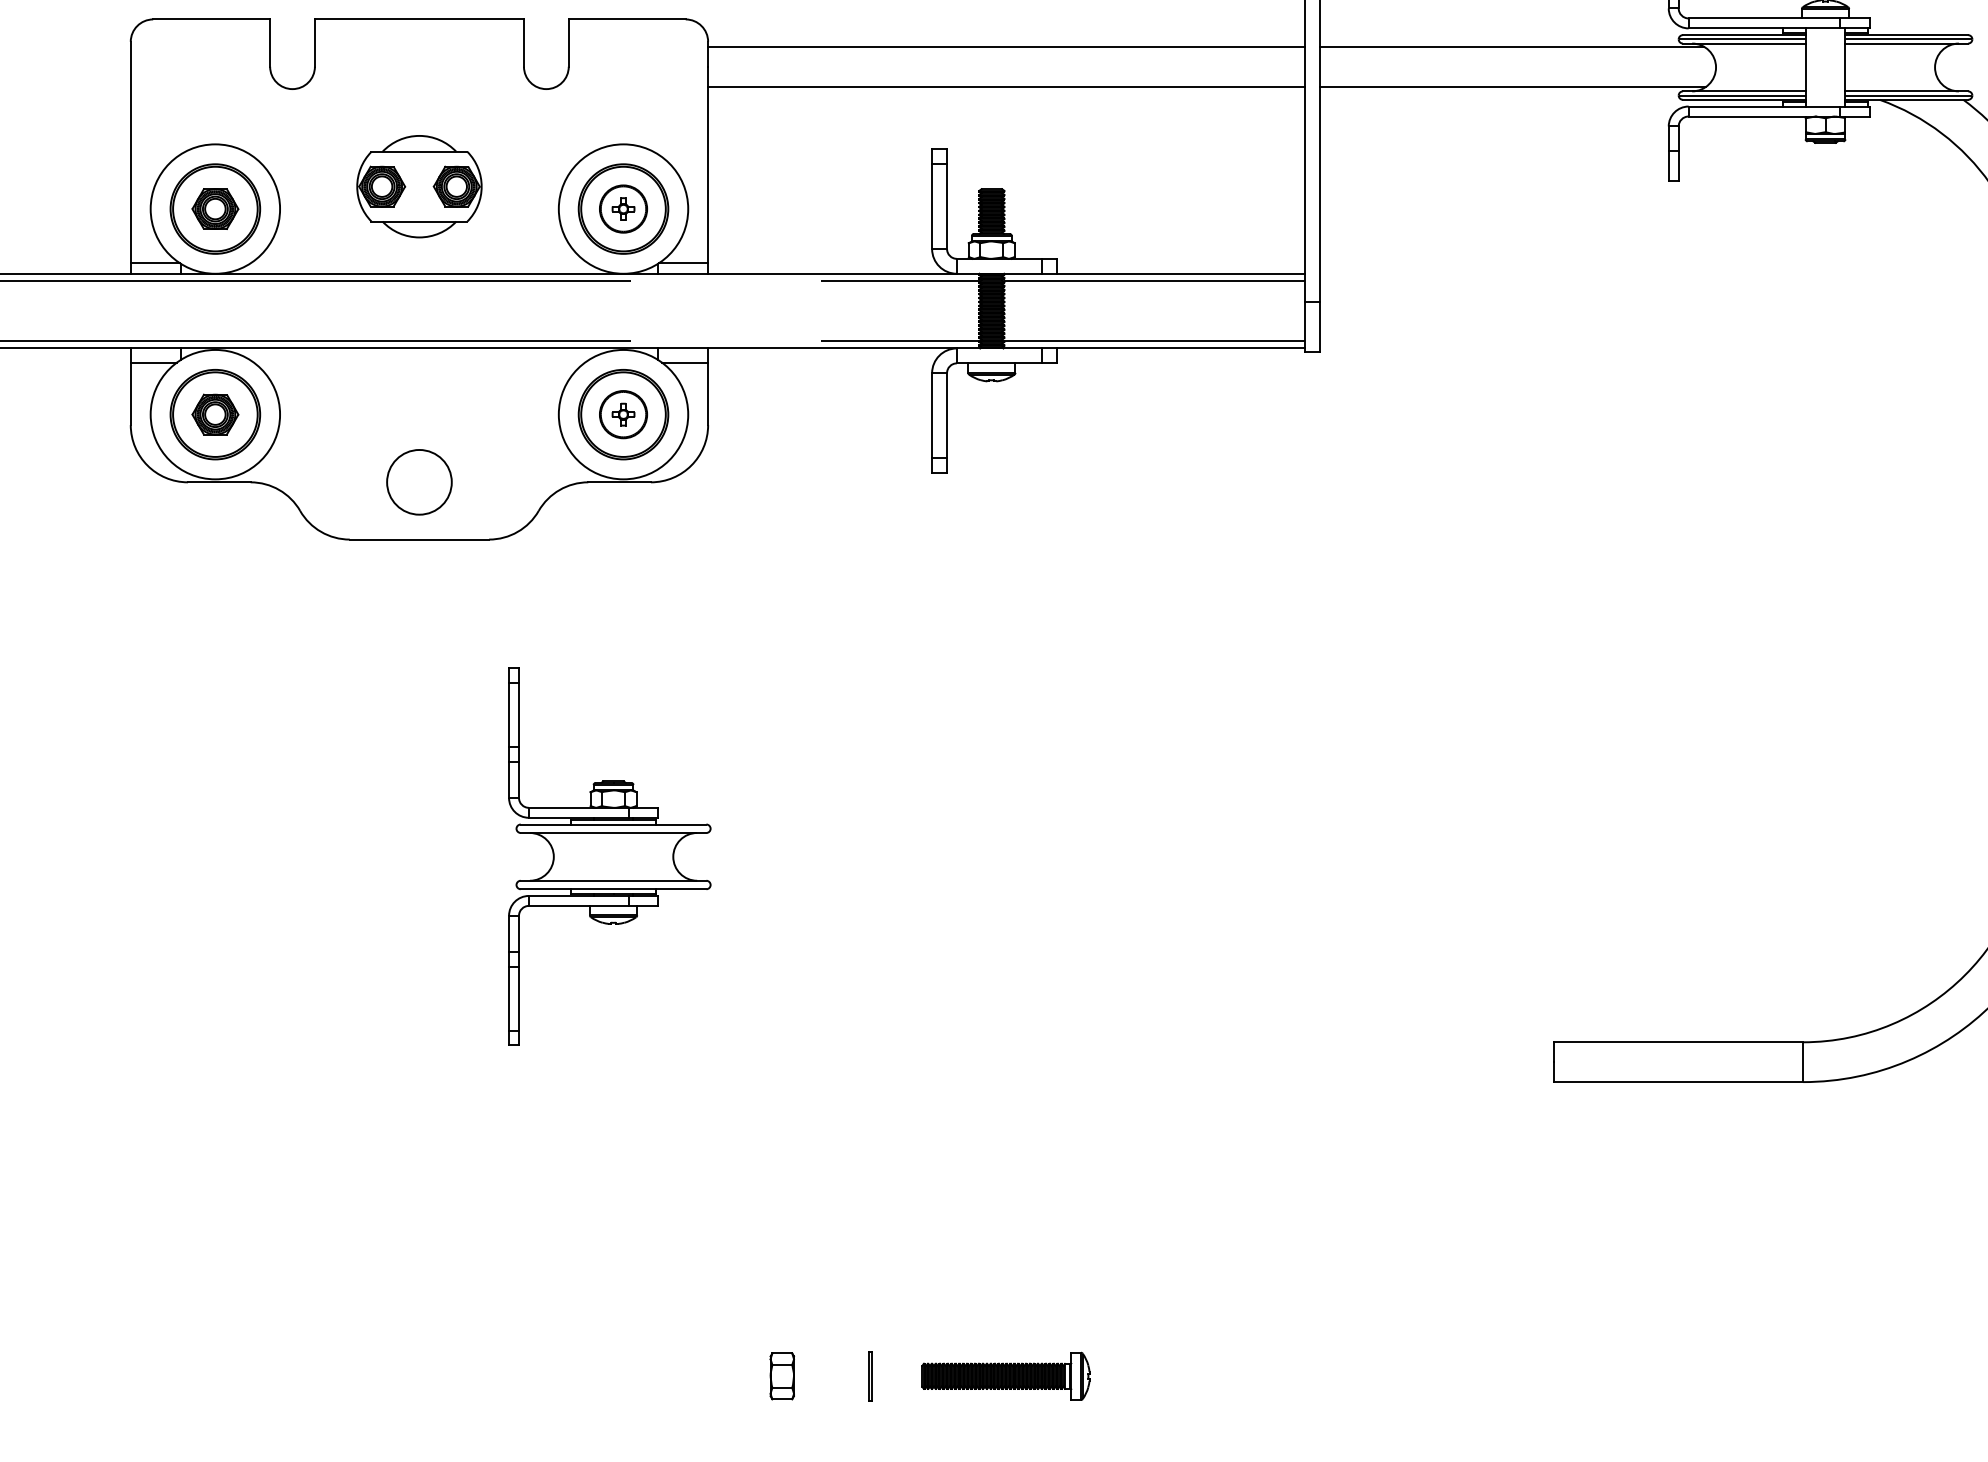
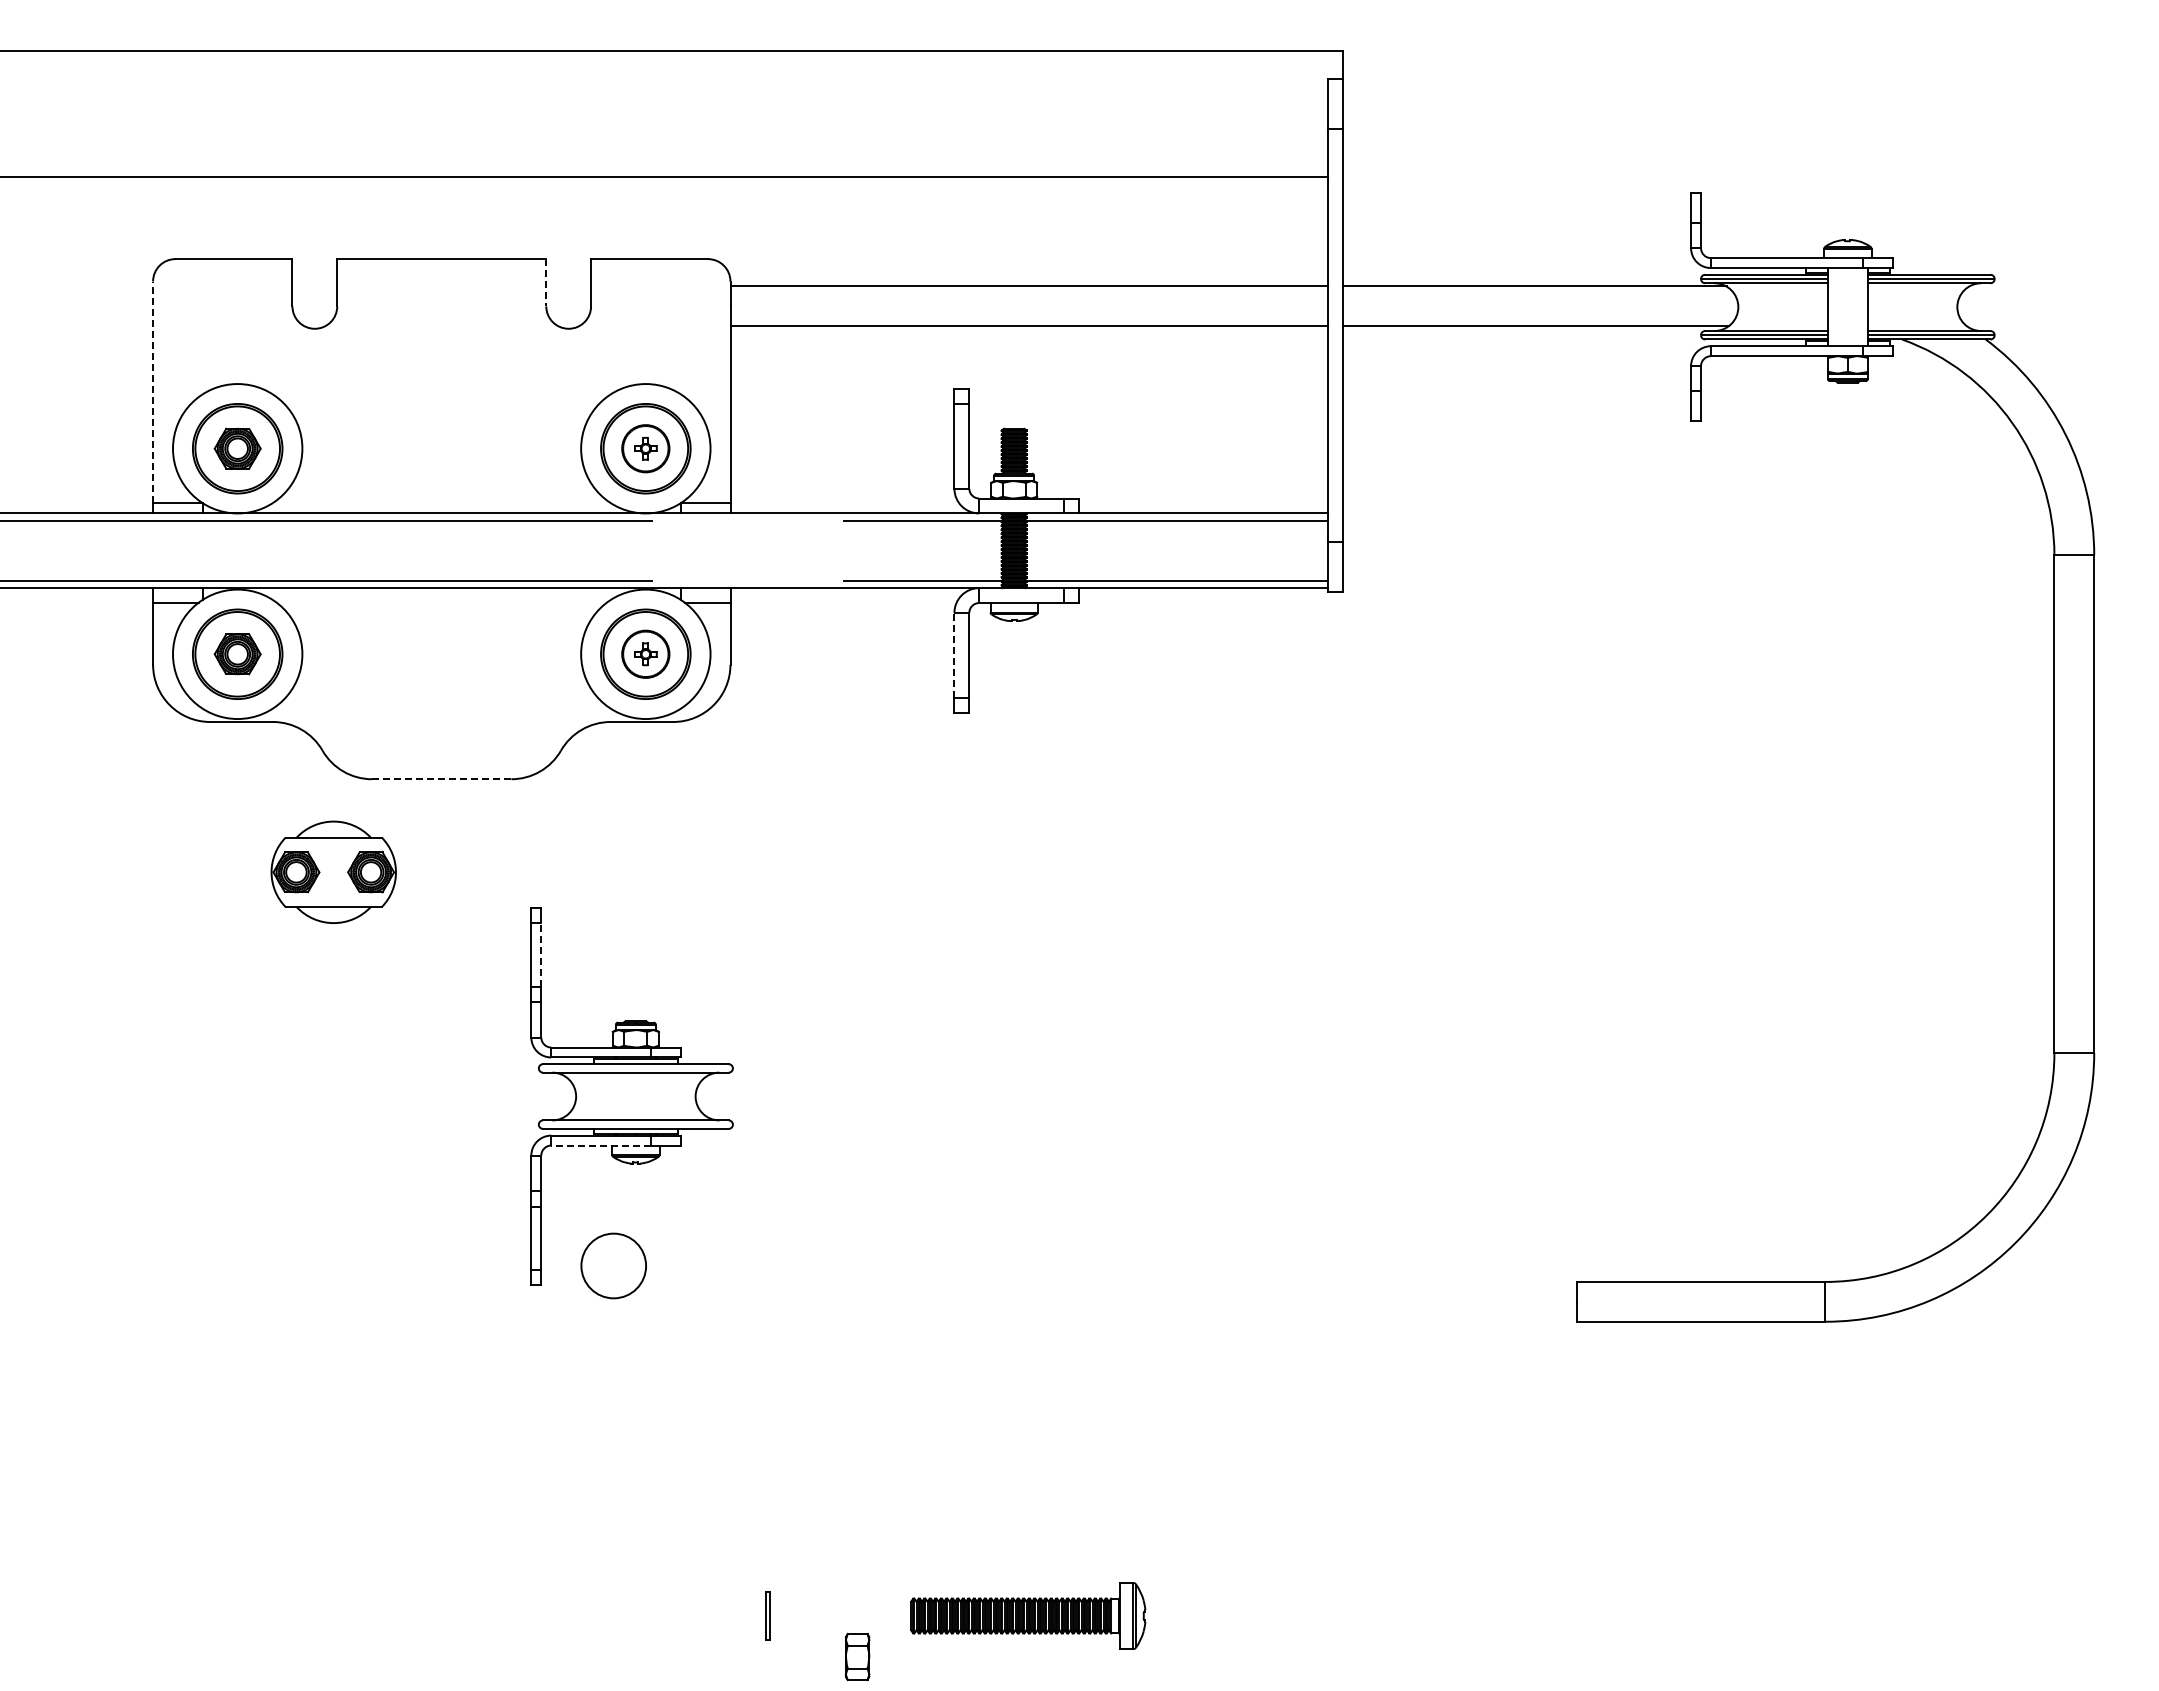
line: (524, 42) -> (546, 282), solid -> dashed
line: (131, 152) -> (153, 392), solid -> dashed
part: (419, 185) -> (333, 871), moved
line: (932, 414) -> (954, 654), solid -> dashed
circle: (419, 481) -> (613, 1265), moved
line: (419, 539) -> (441, 779), solid -> dashed
line: (519, 714) -> (541, 954), solid -> dashed
line: (579, 905) -> (601, 1145), solid -> dashed
part: (782, 1375) -> (857, 1656), moved
part: (870, 1375) -> (767, 1615), moved
part: (1005, 1375) -> (1027, 1615), size x1.4

